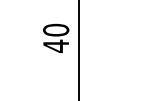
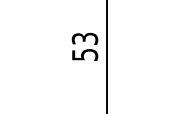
text: (55, 37) -> (84, 46), 40 -> 53

